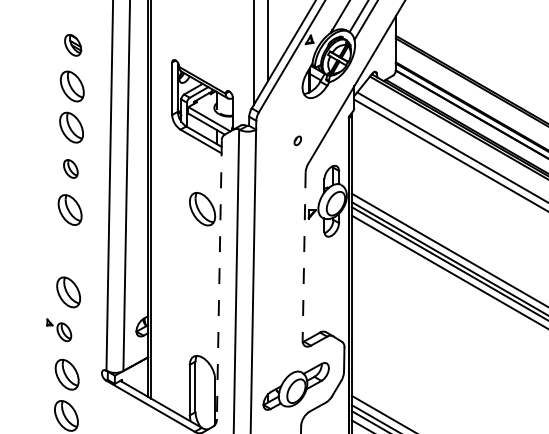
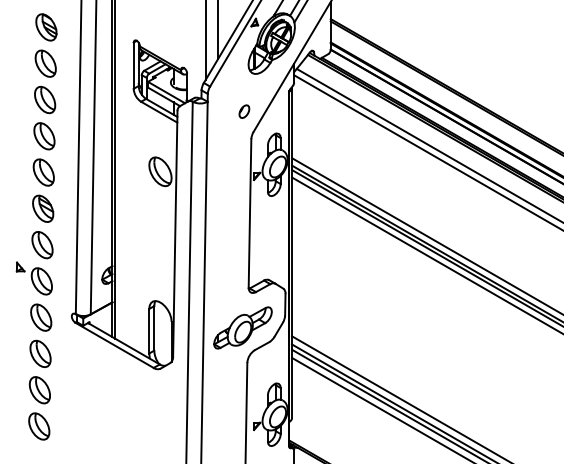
part: (73, 45) -> (46, 27), size x1.43
part: (297, 140) -> (244, 111), size x1.67
part: (70, 169) -> (44, 136), size x1.67
part: (69, 250) -> (43, 208), added
line: (304, 256) -> (250, 213), dashed -> solid
line: (219, 279) -> (175, 233), dashed -> solid
part: (58, 330) -> (33, 278), size x1.67

